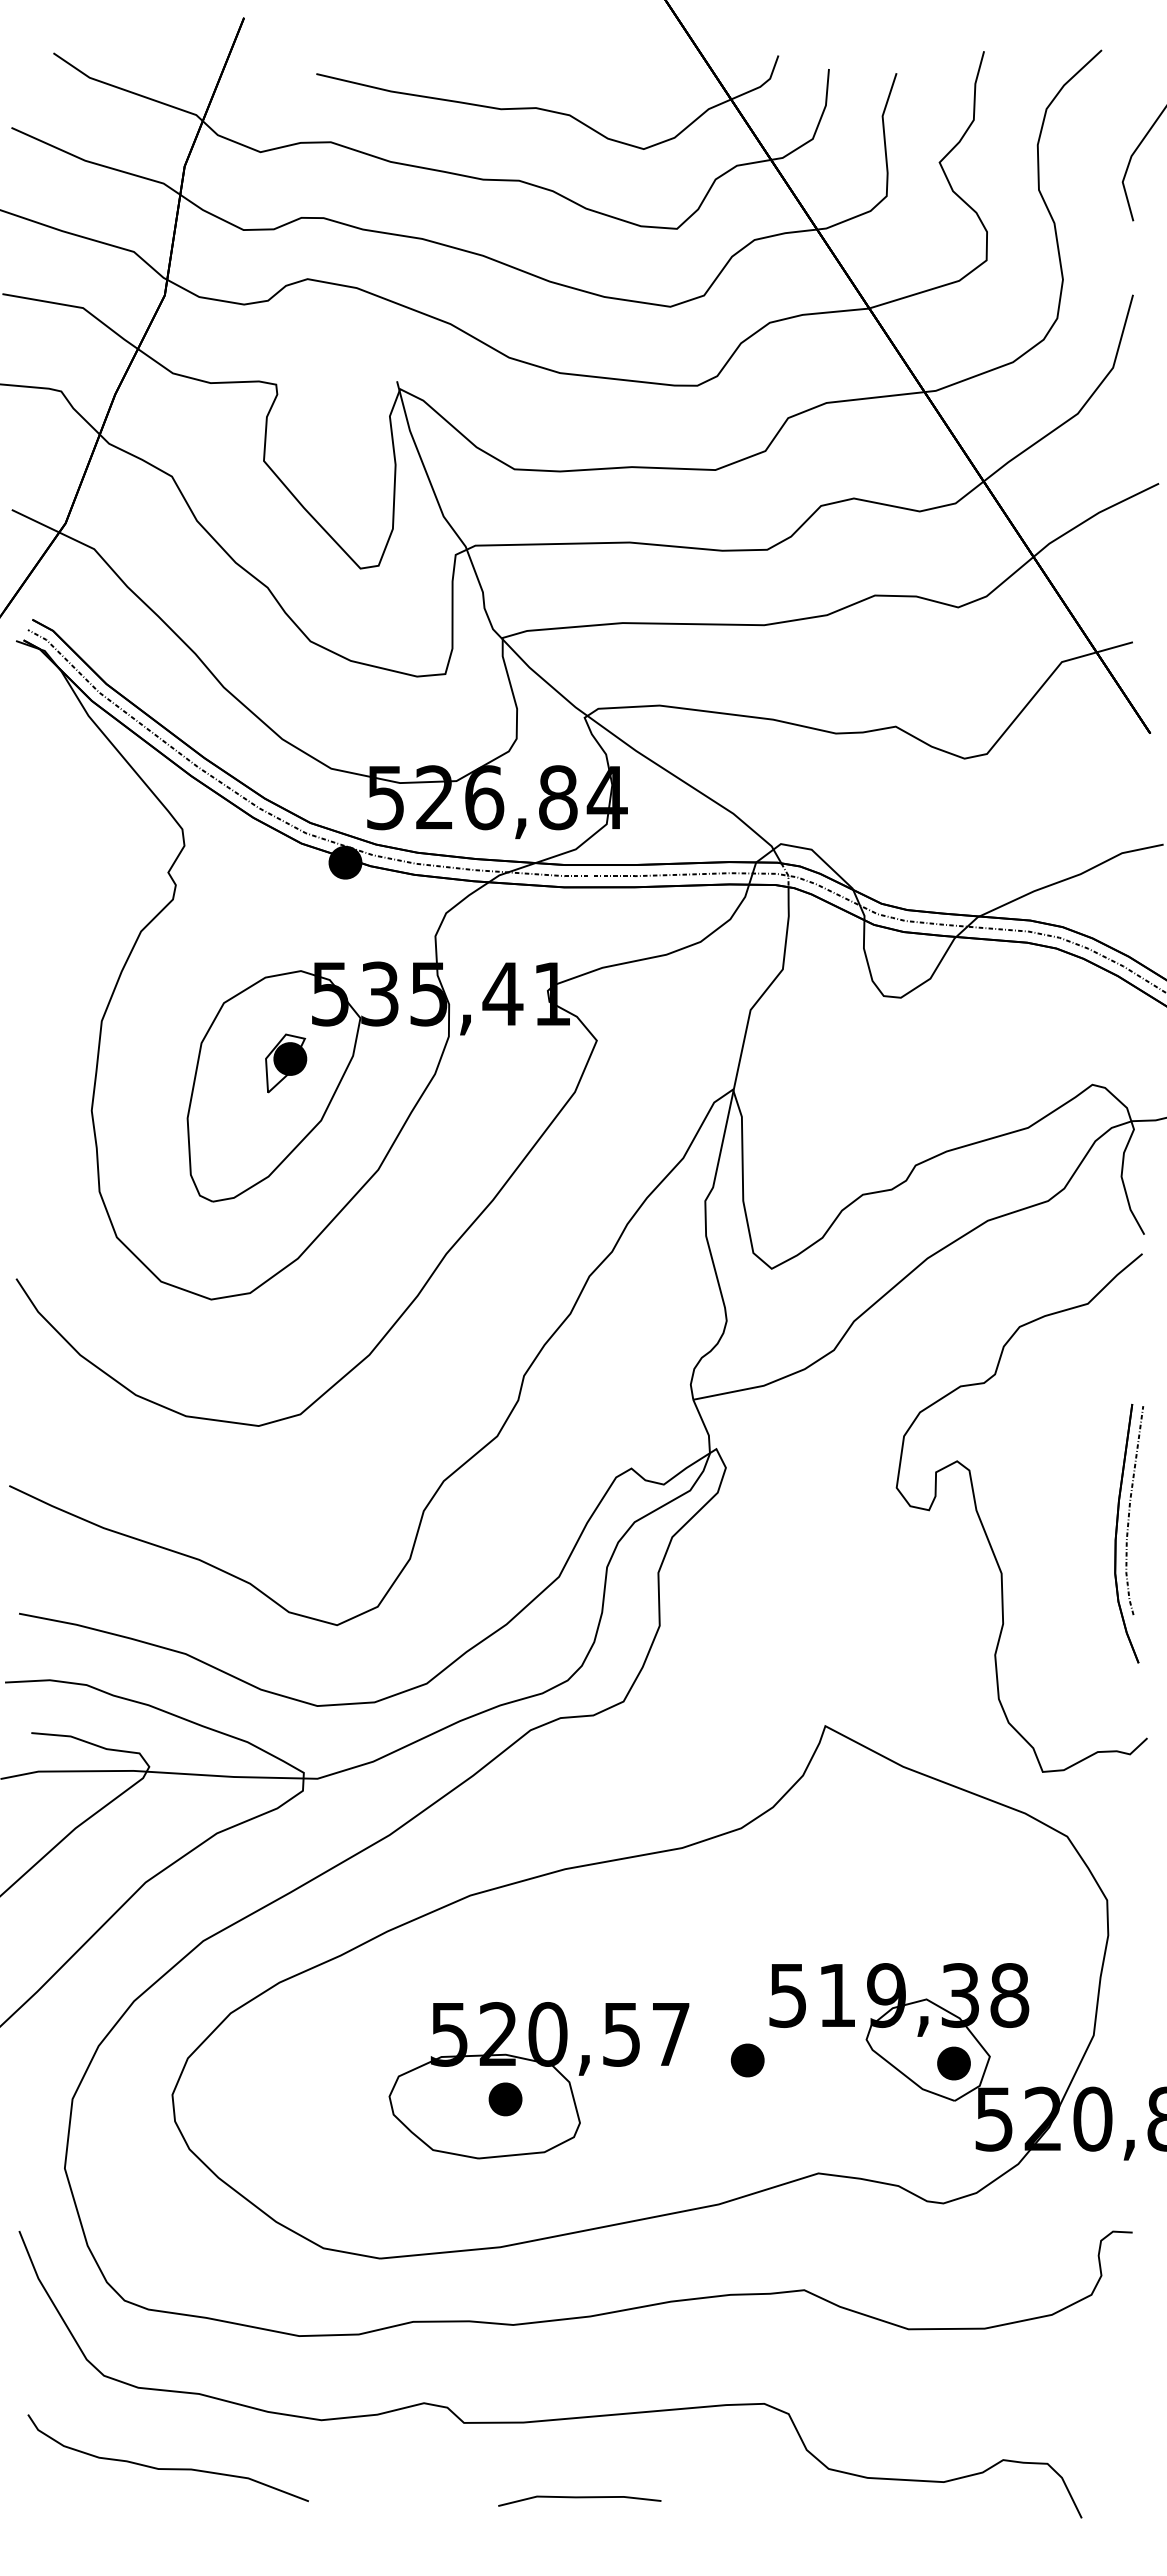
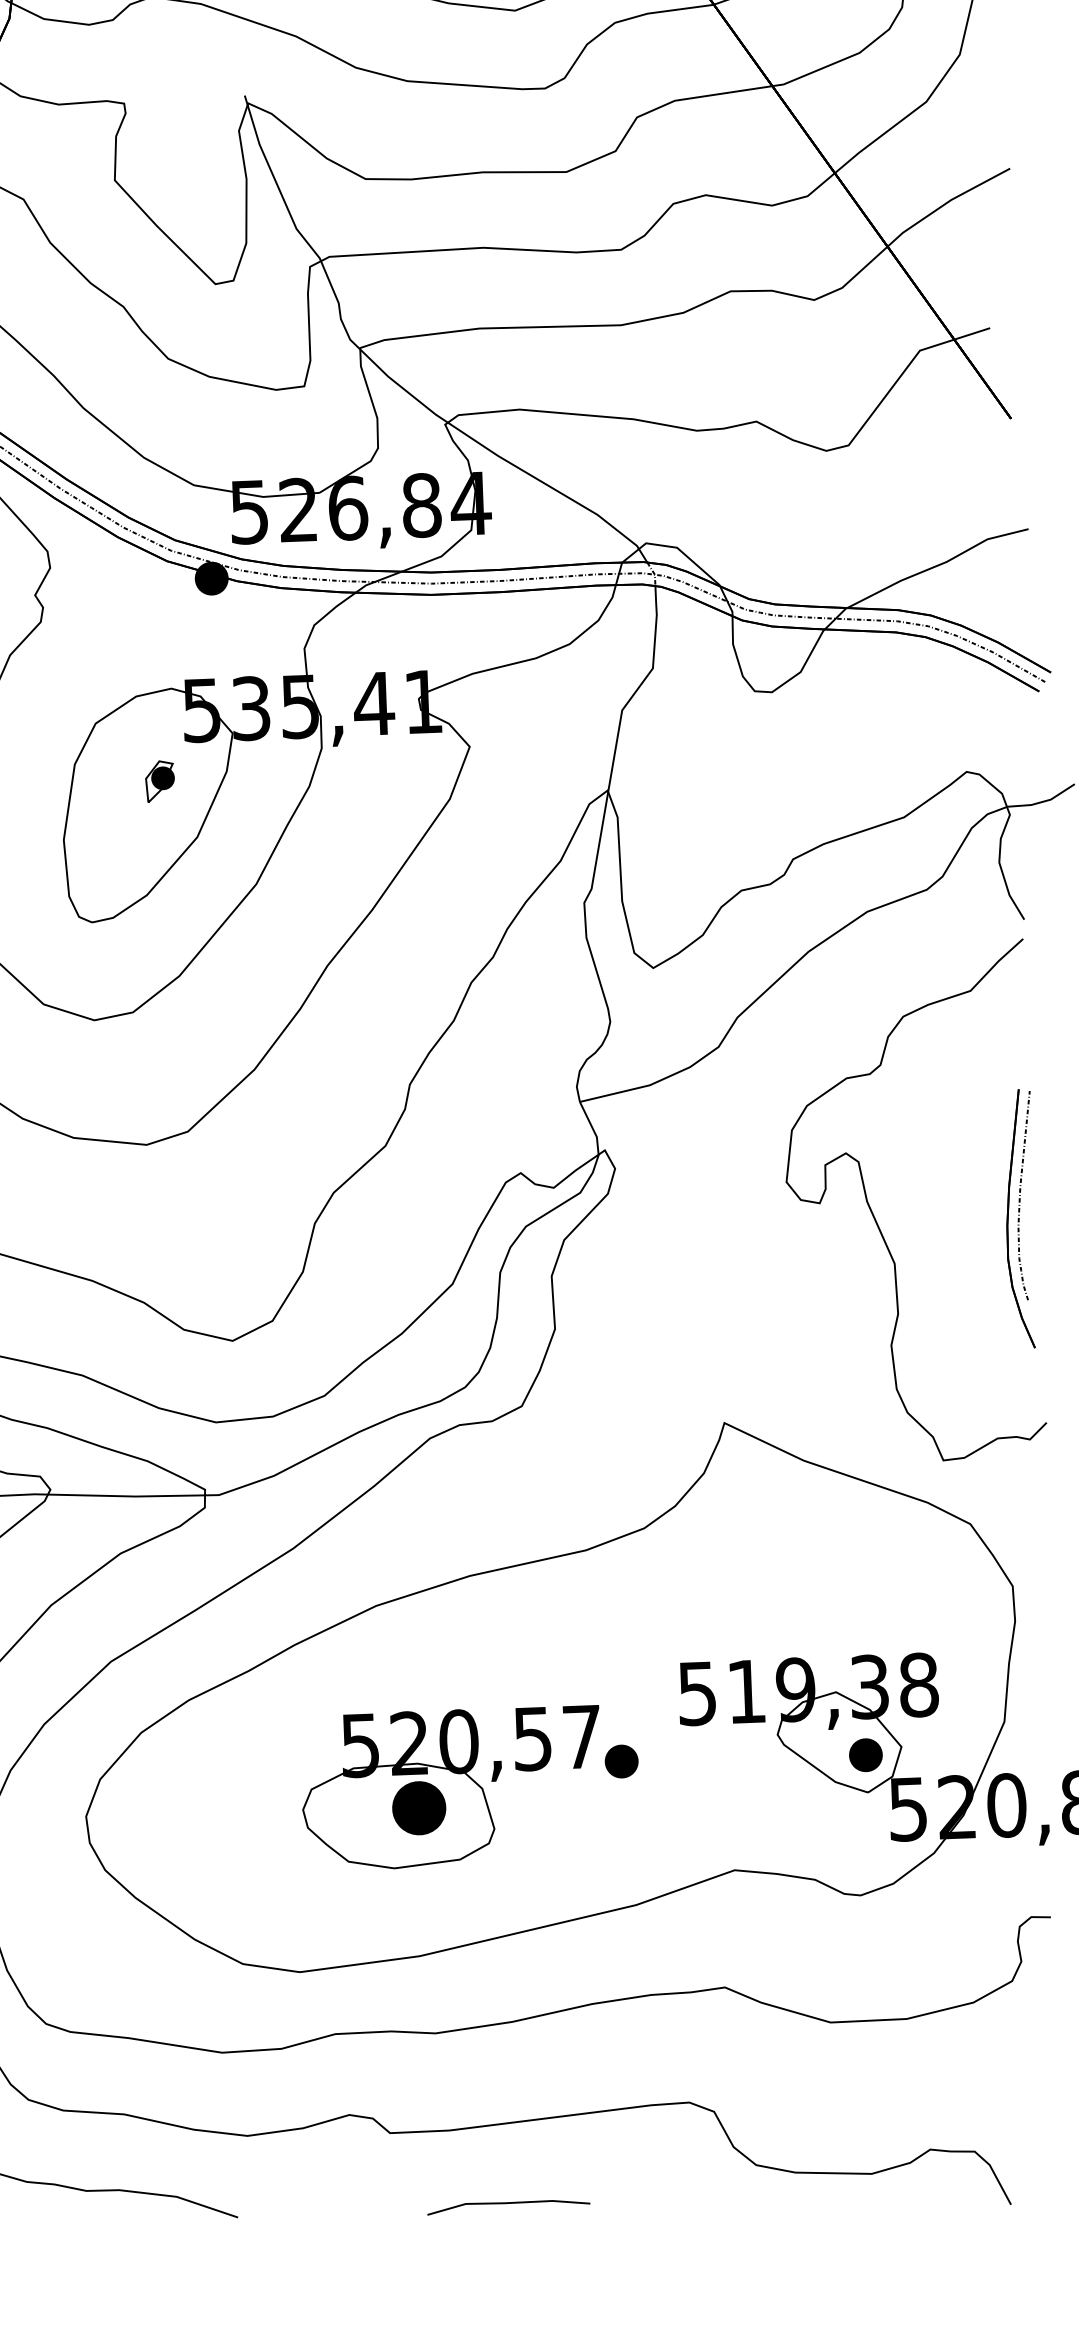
part: (286, 1063) -> (160, 781), size x0.7
part: (747, 2060) -> (621, 1761), moved
part: (505, 2099) -> (419, 1808), size x1.6

